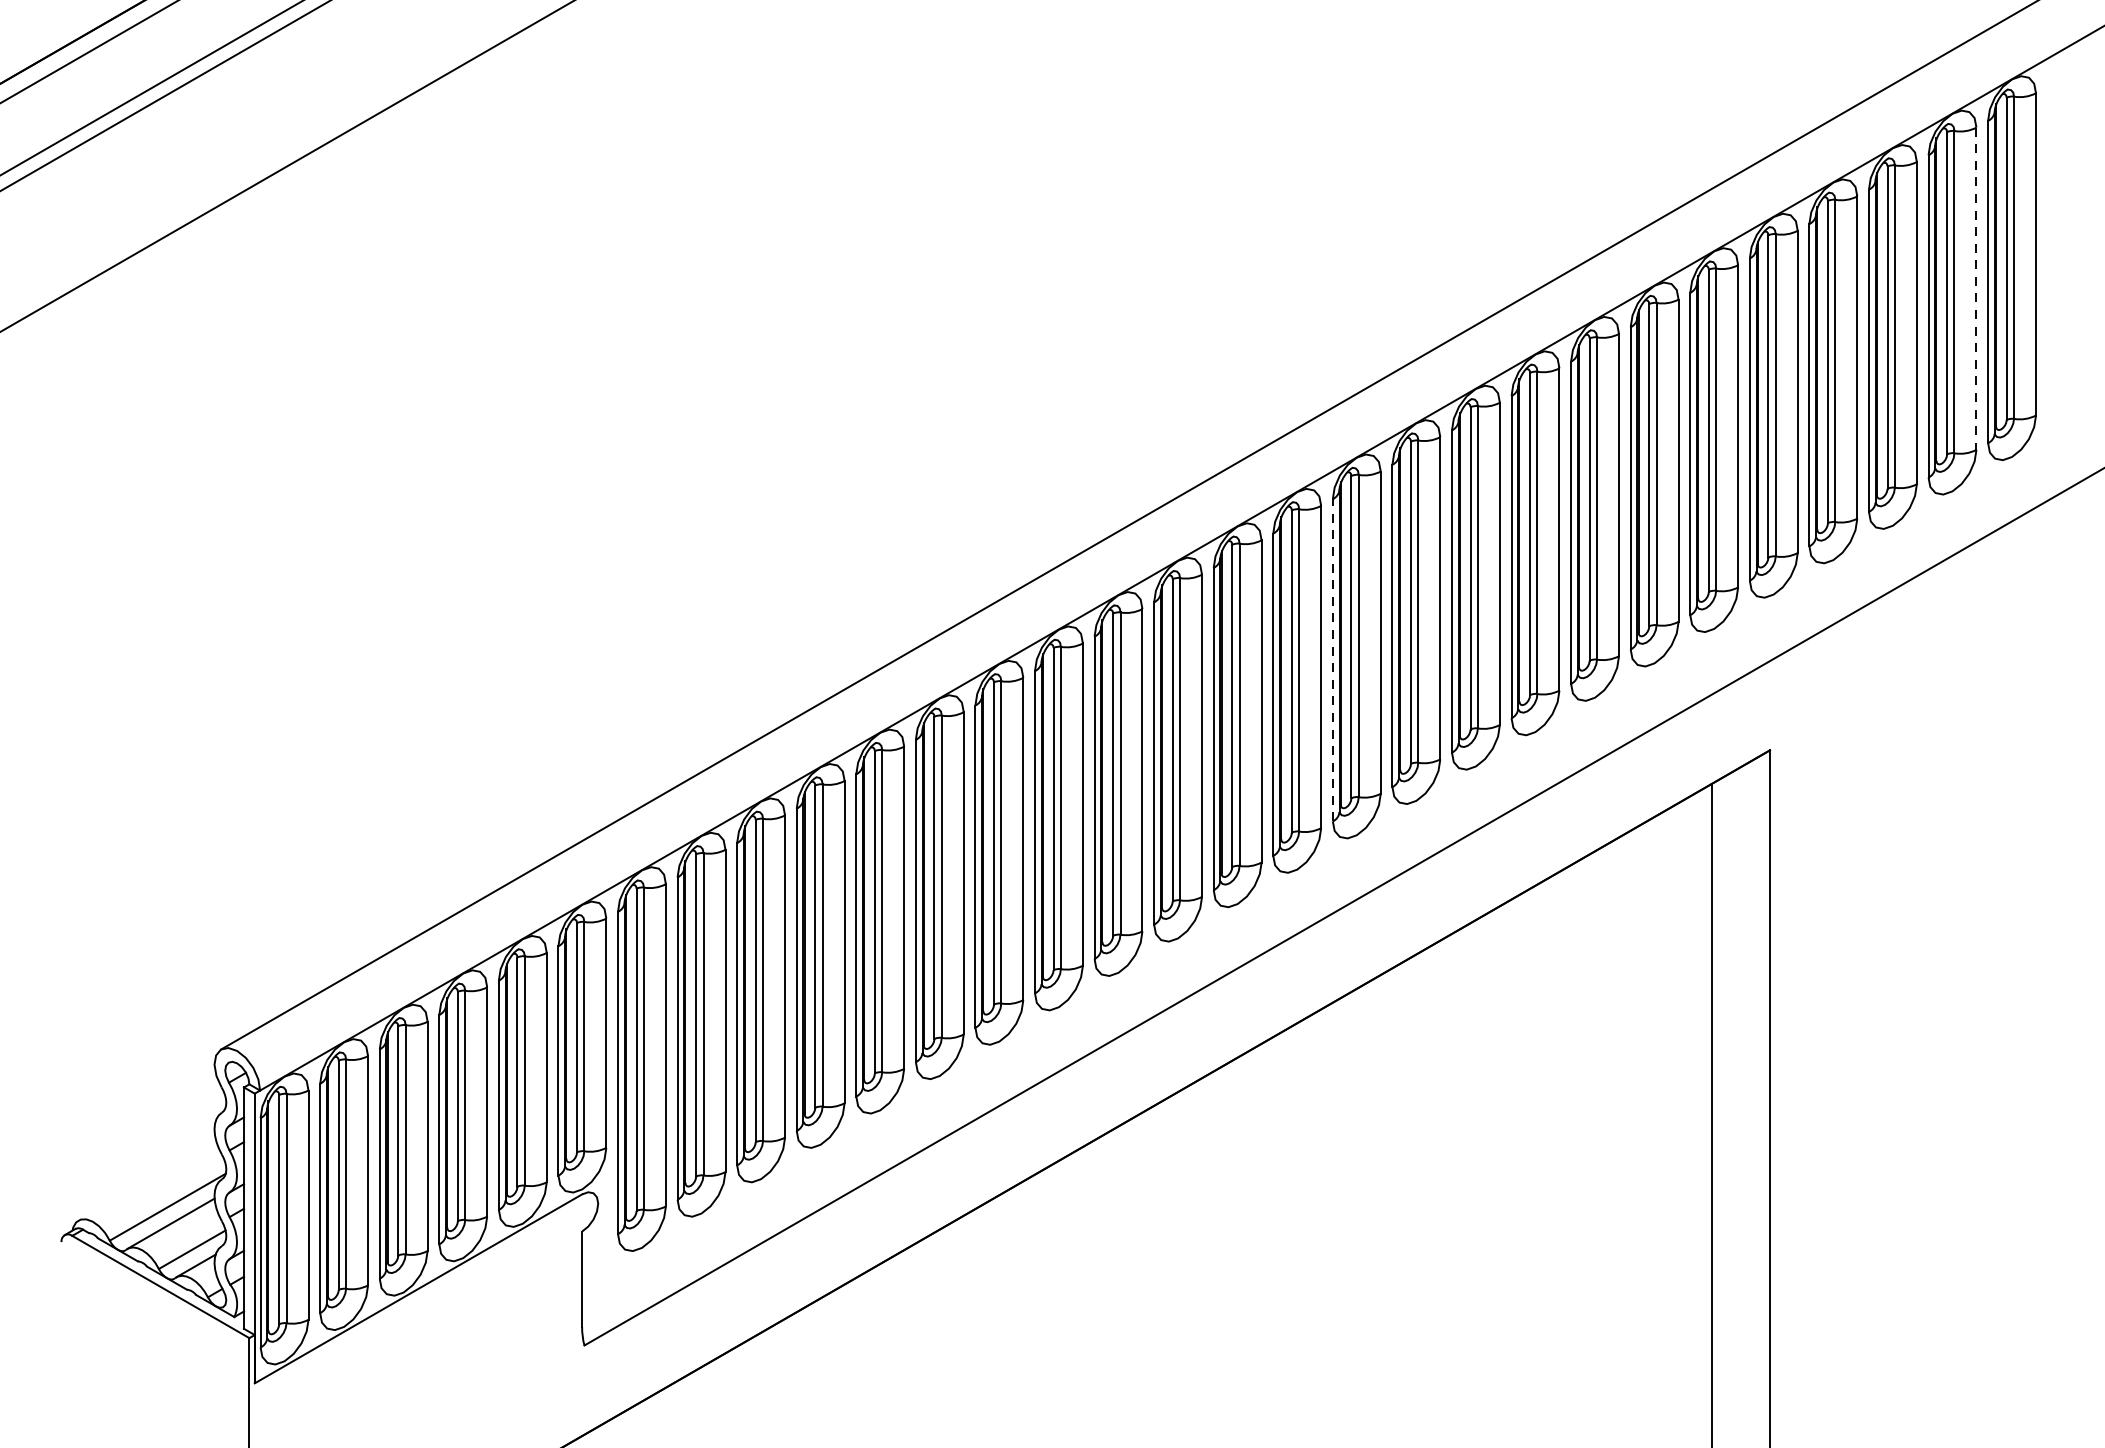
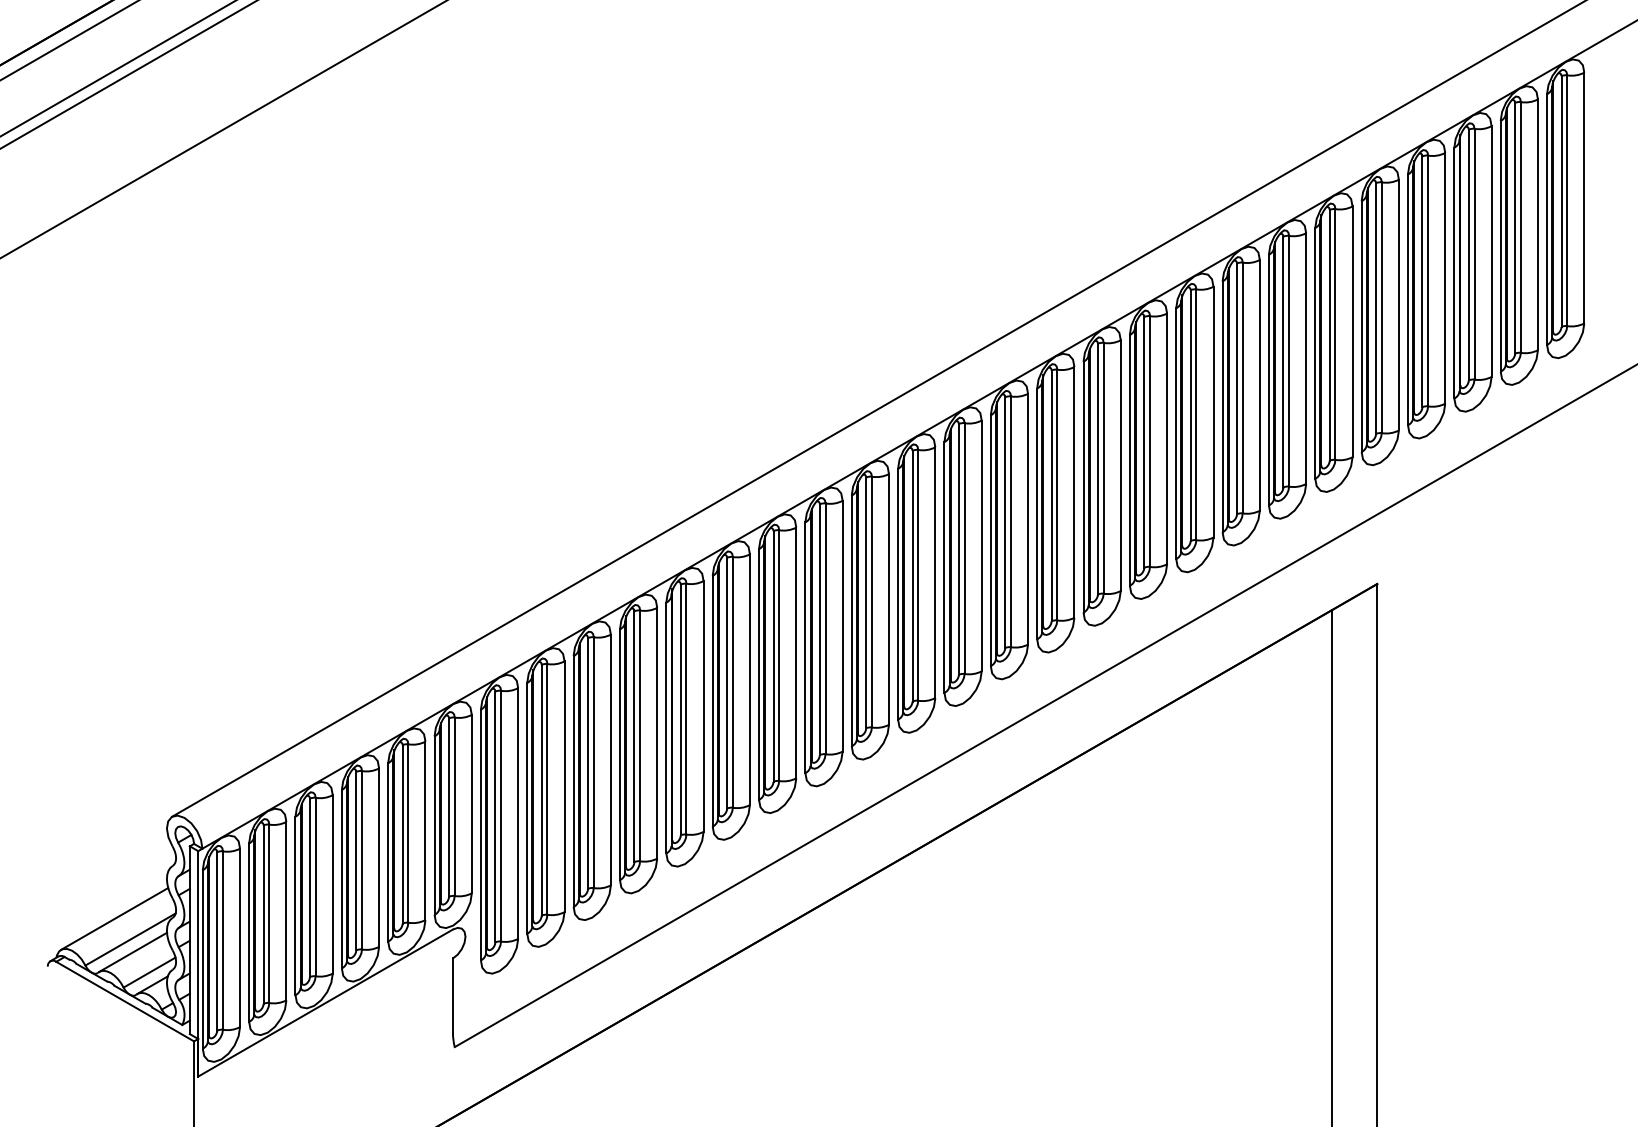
line: (1975, 289) -> (1537, 225), dashed -> solid
line: (1333, 659) -> (1037, 513), dashed -> solid
line: (147, 1180) -> (114, 918), added

